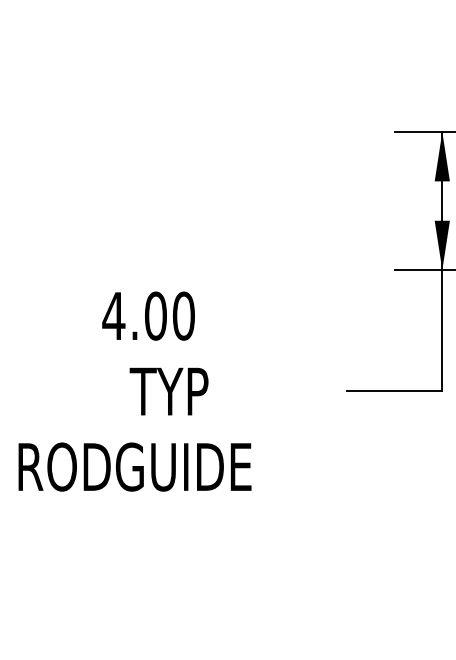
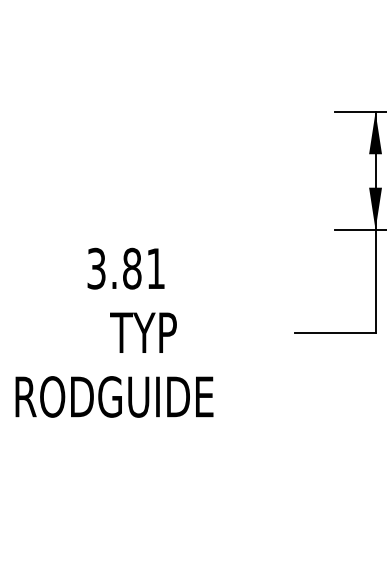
text: (148, 315) -> (125, 268), 4.00 -> 3.81

